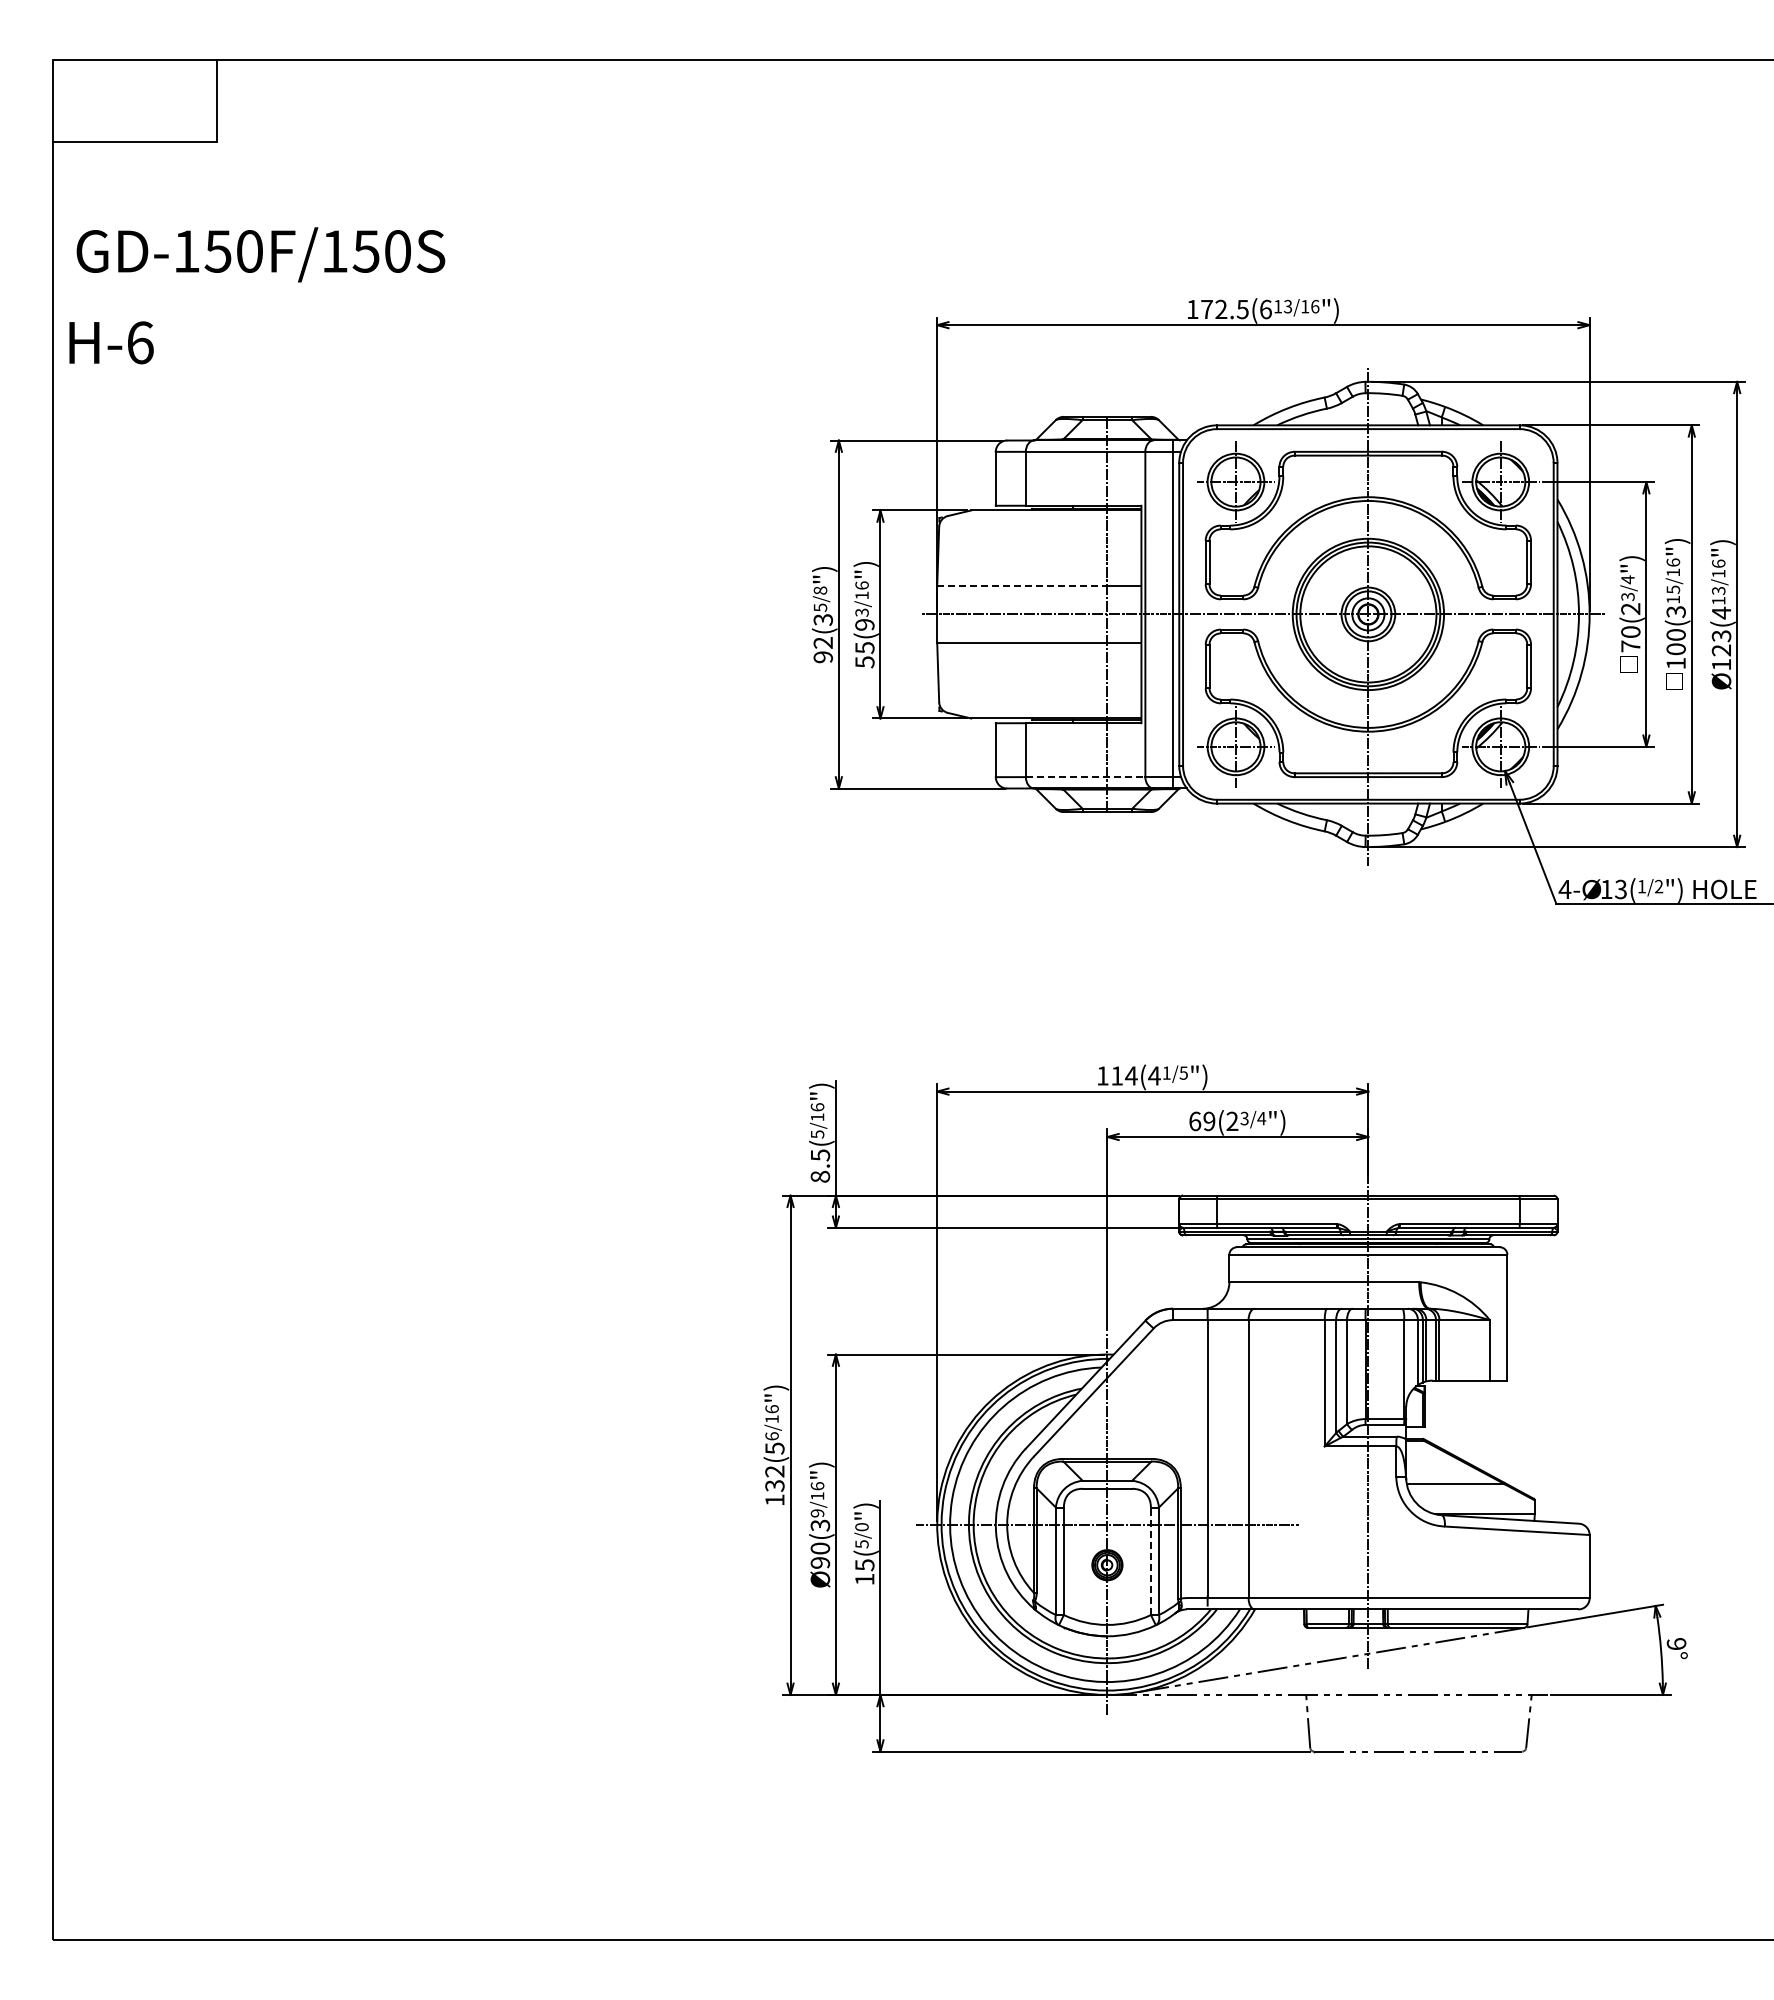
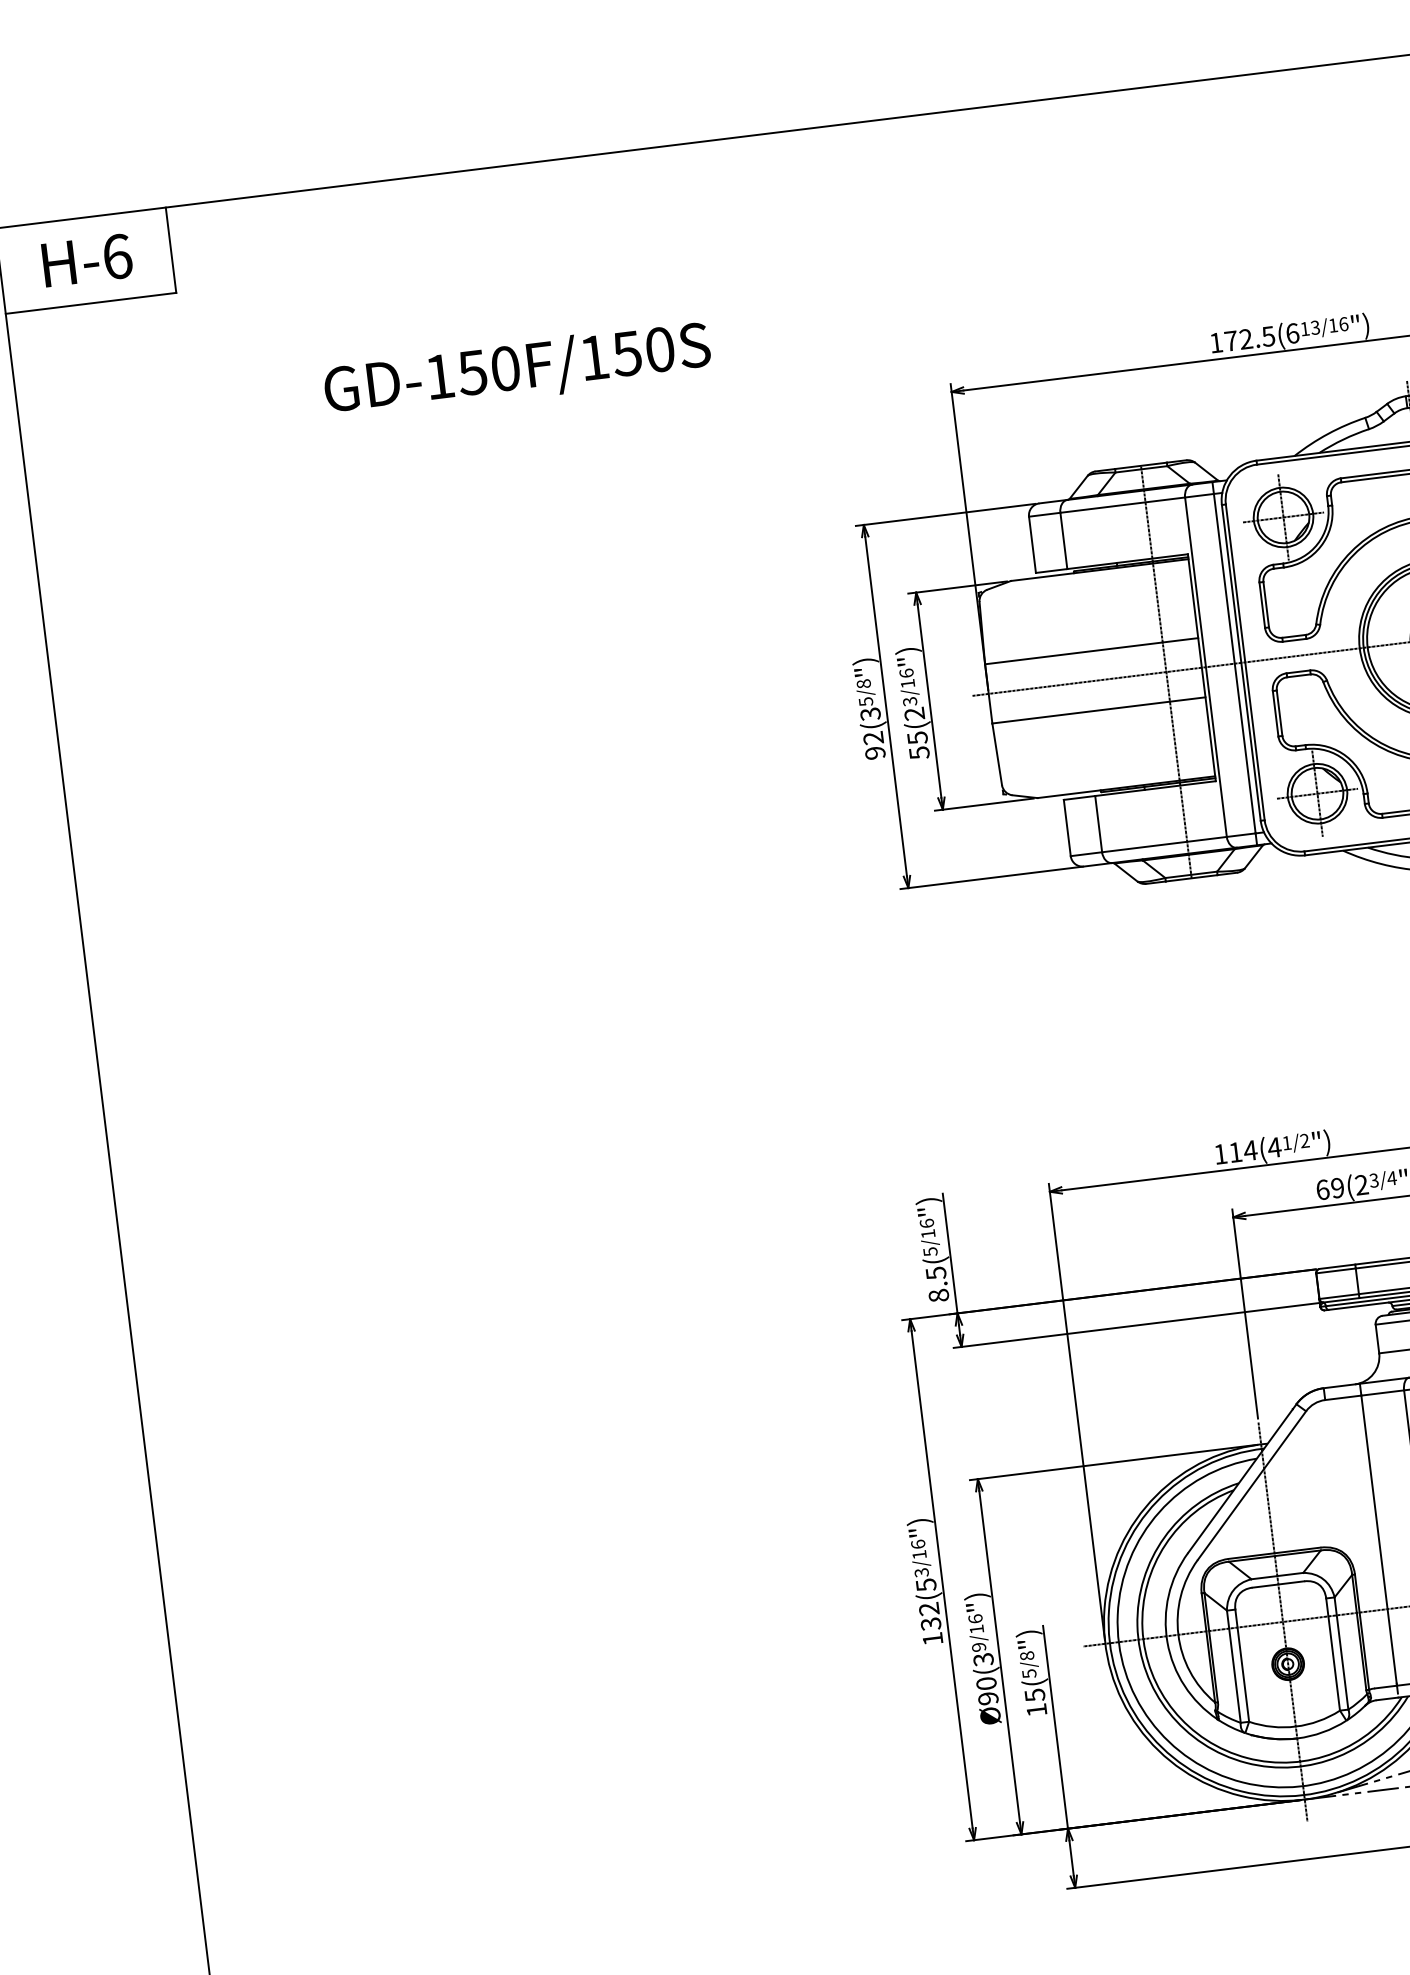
text: (260, 254) -> (517, 370), moved
text: (111, 342) -> (87, 260), moved
line: (1022, 586) -> (1074, 653), dashed -> solid
text: (864, 624) -> (914, 713), 55(9 -> 55(2
line: (1085, 777) -> (1164, 845), dashed -> solid
text: (1183, 1072) -> (1304, 1140), 1/5 -> 1/2
text: (771, 1436) -> (921, 1572), 6/16 -> 3/16
text: (861, 1527) -> (1026, 1656), 5/0 -> 5/8
line: (1150, 1561) -> (1332, 1654), dashed -> solid

